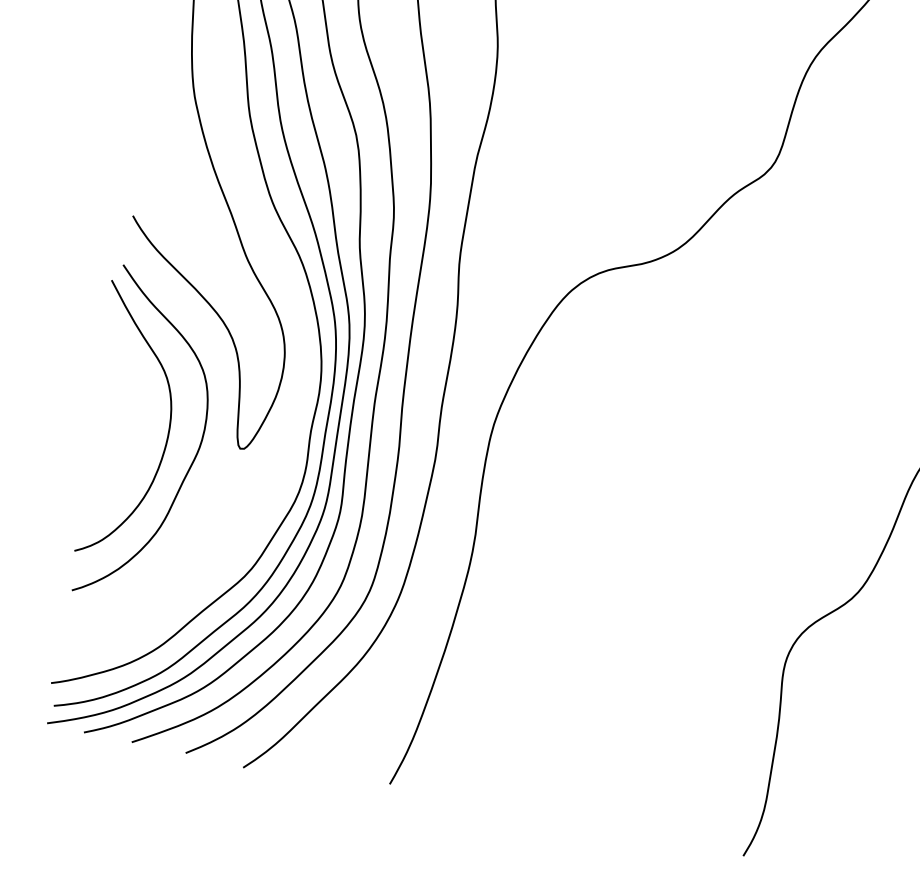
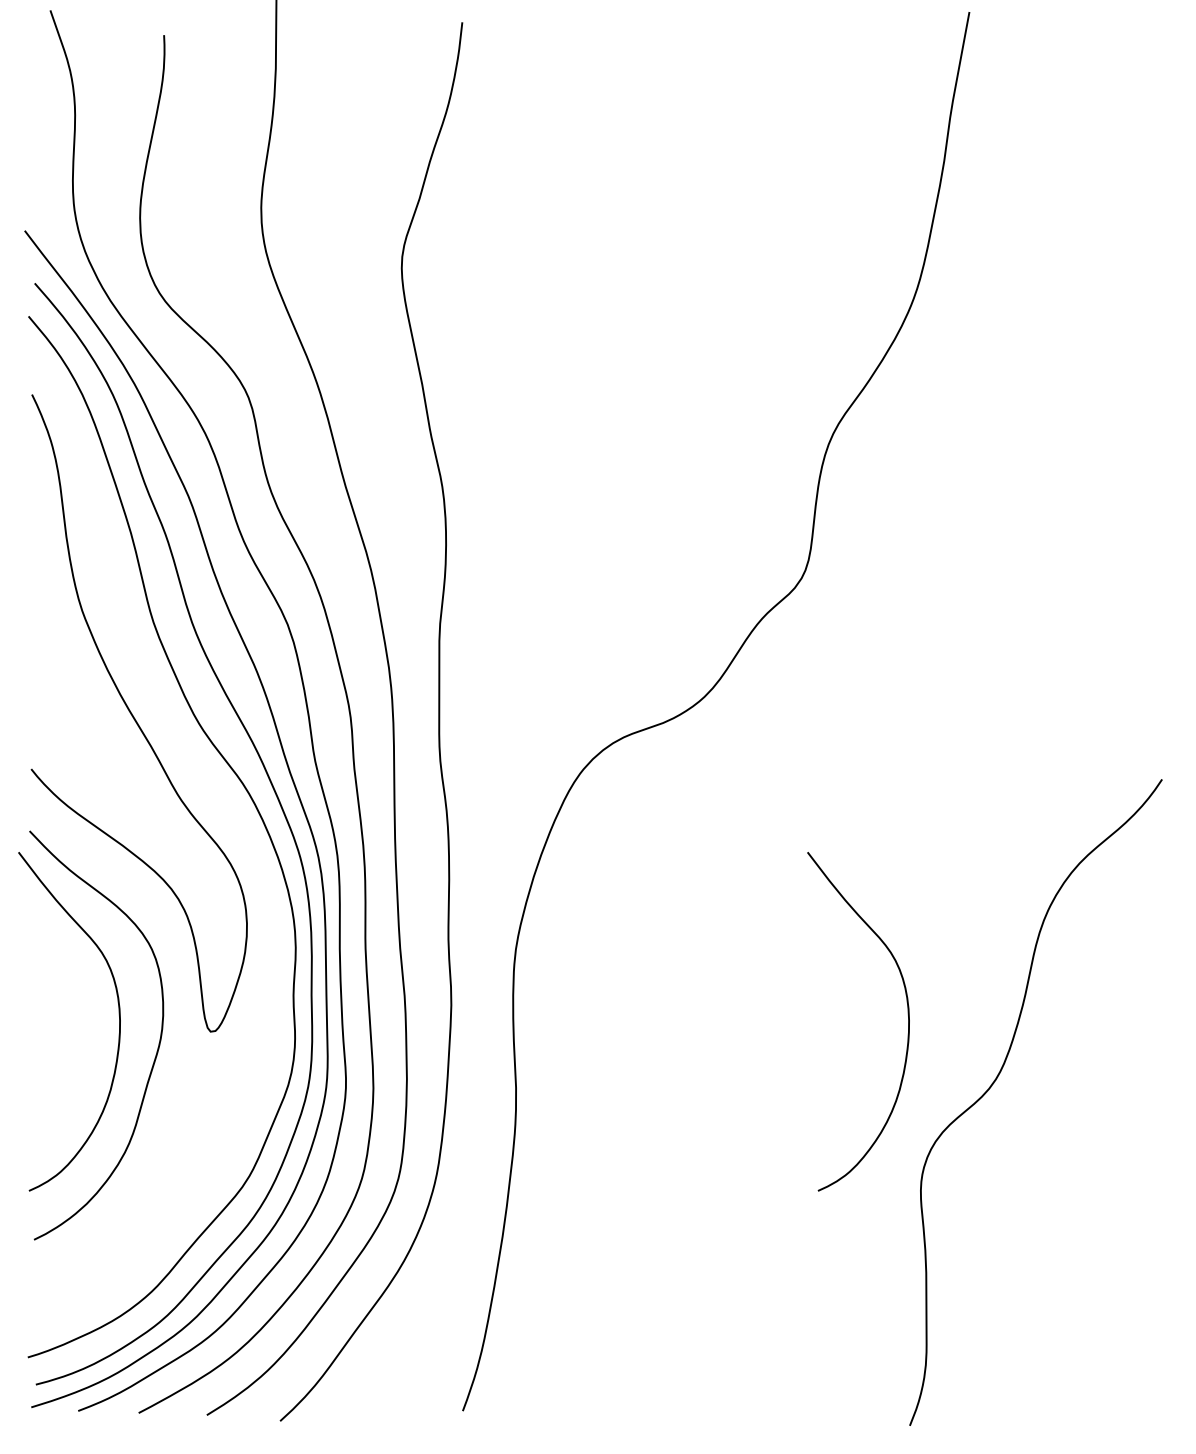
curve: (796, 528) -> (907, 1014), added

